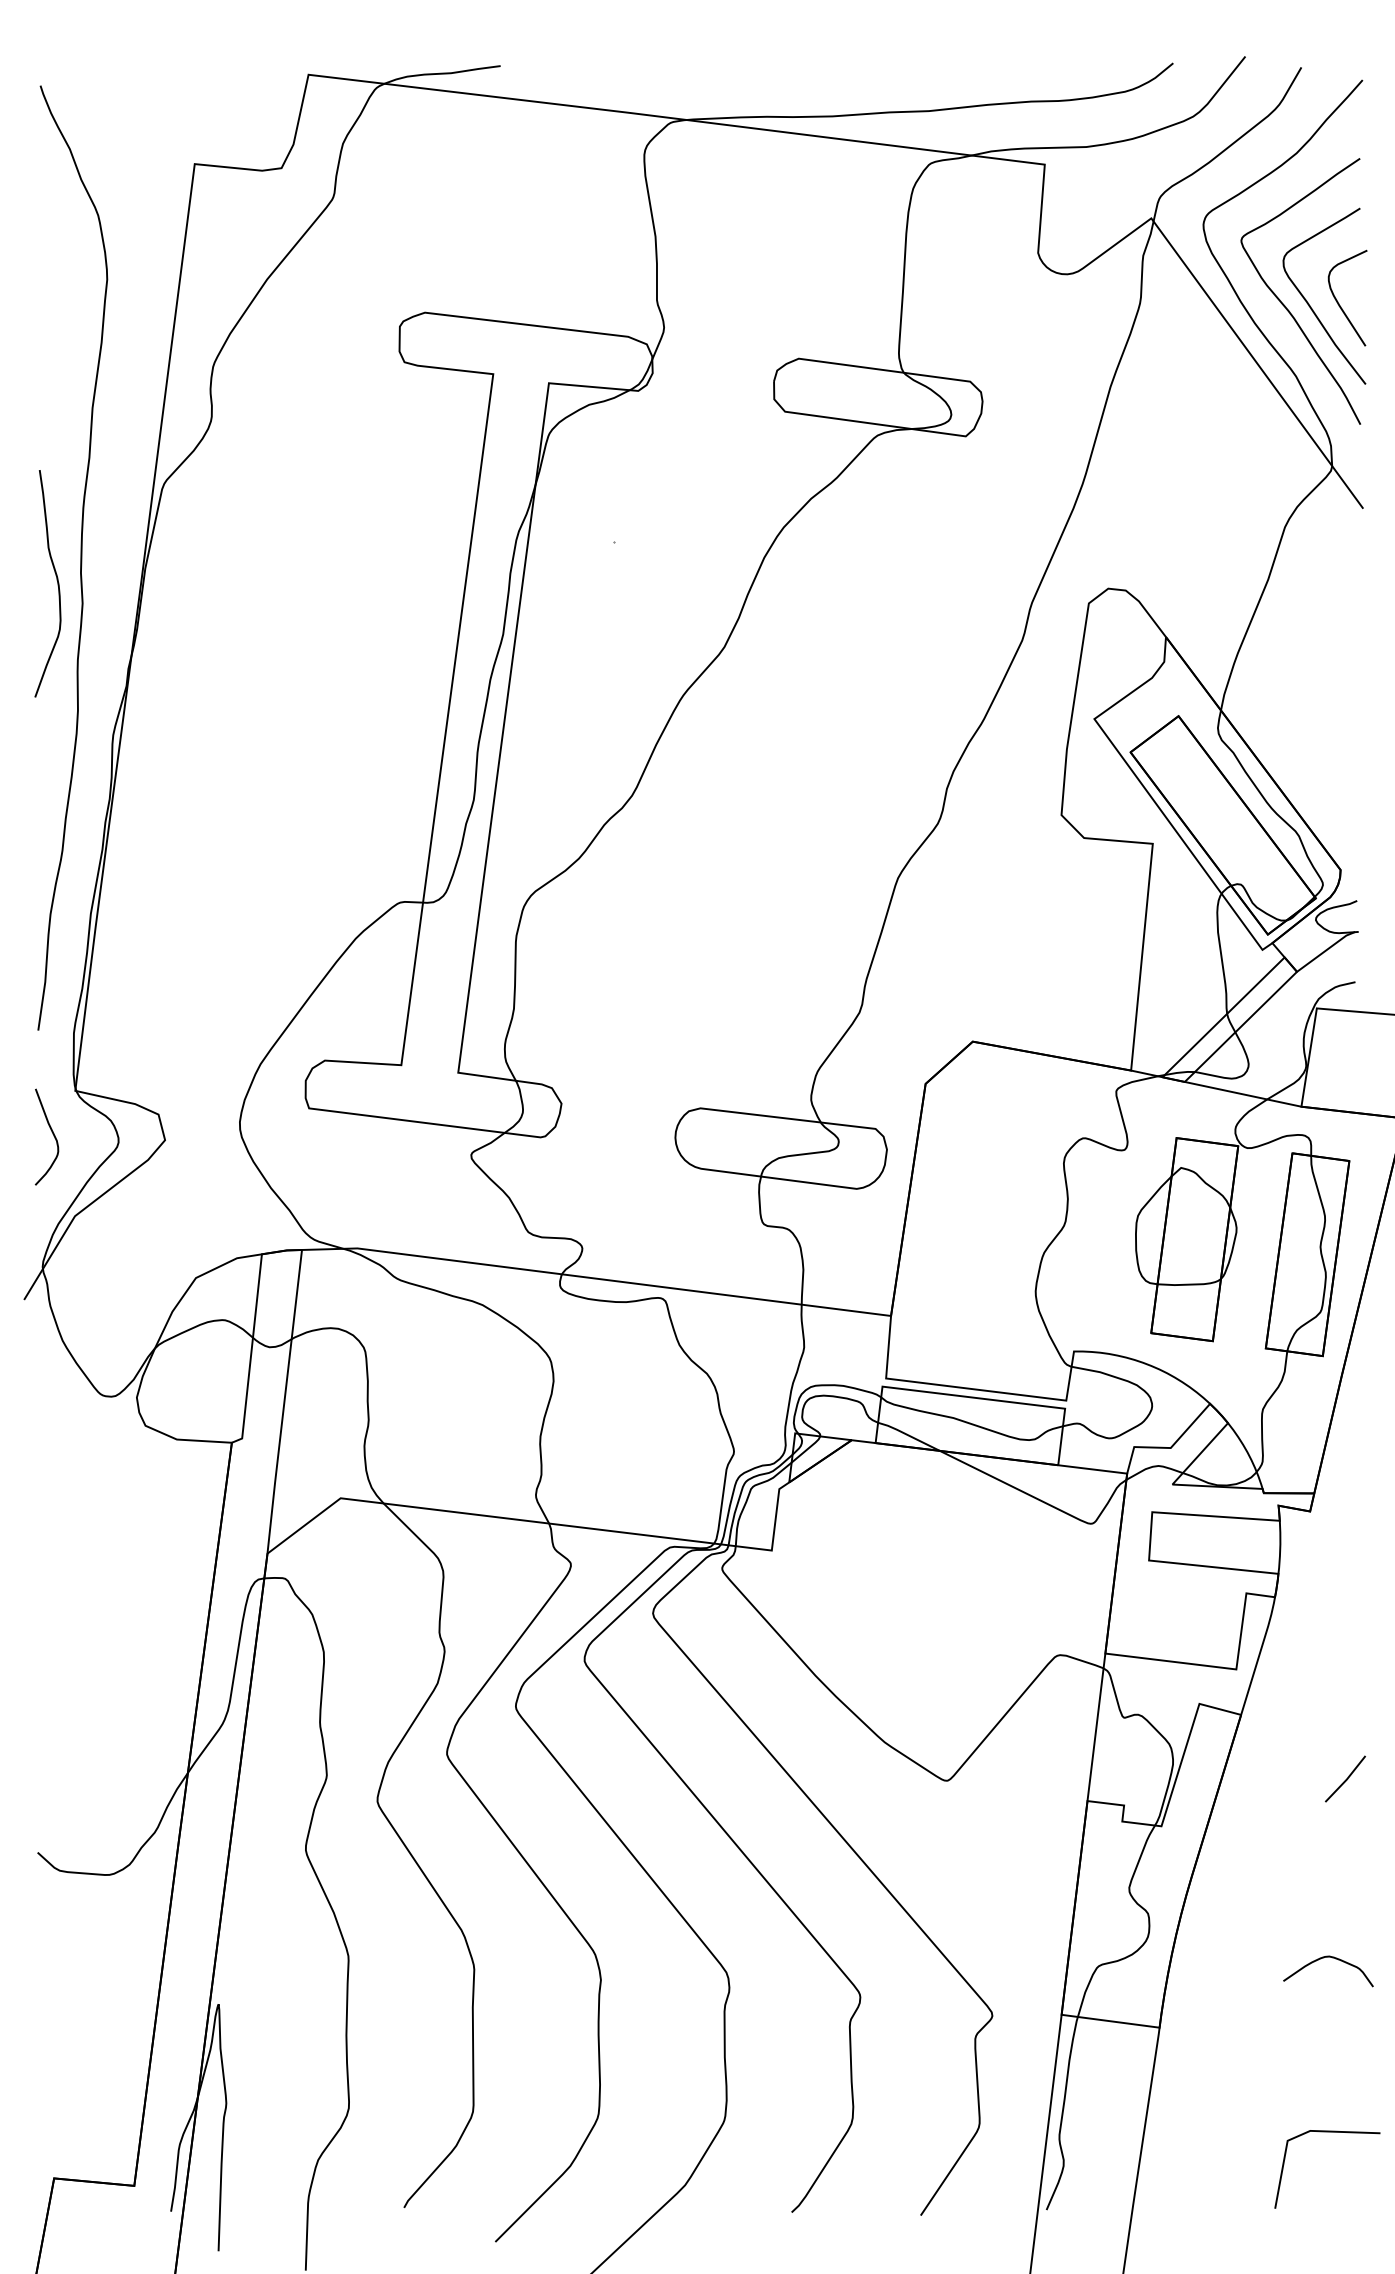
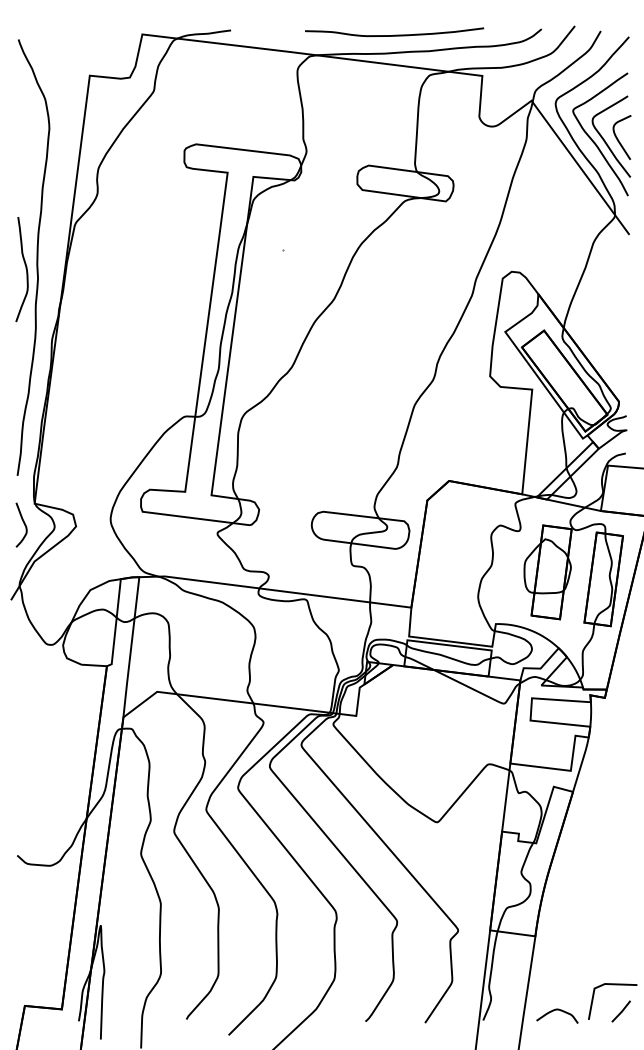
curve: (854, 74) -> (394, 34), added
line: (1343, 1779) -> (620, 1011), moved
curve: (1328, 1958) -> (557, 1010), moved

